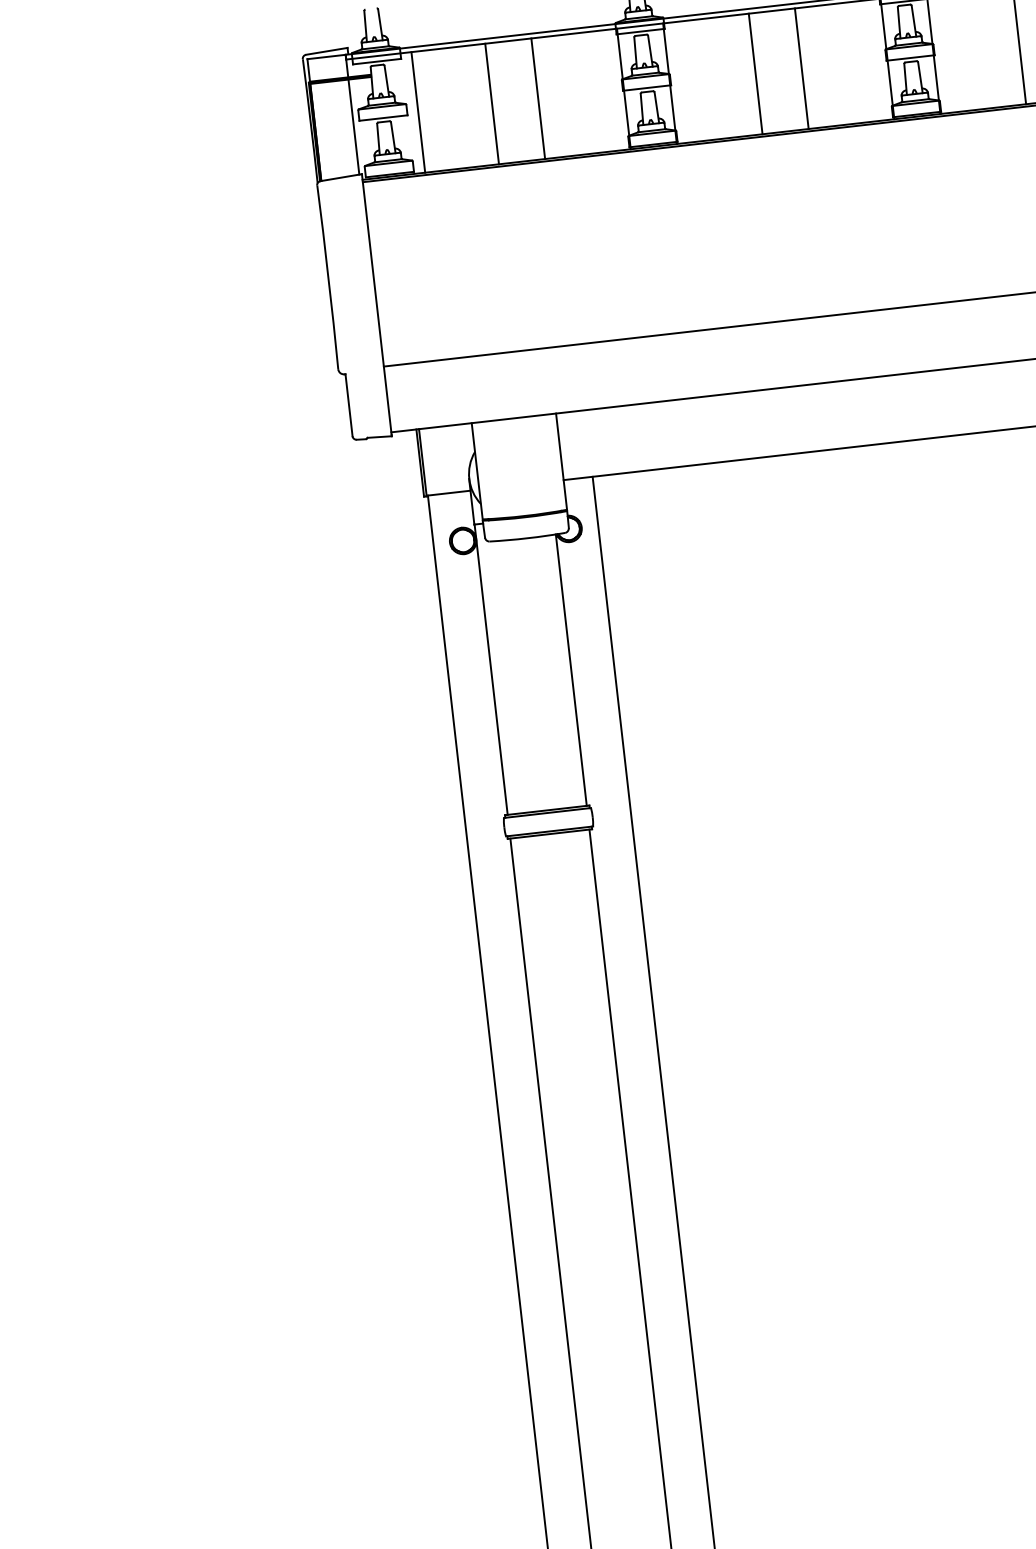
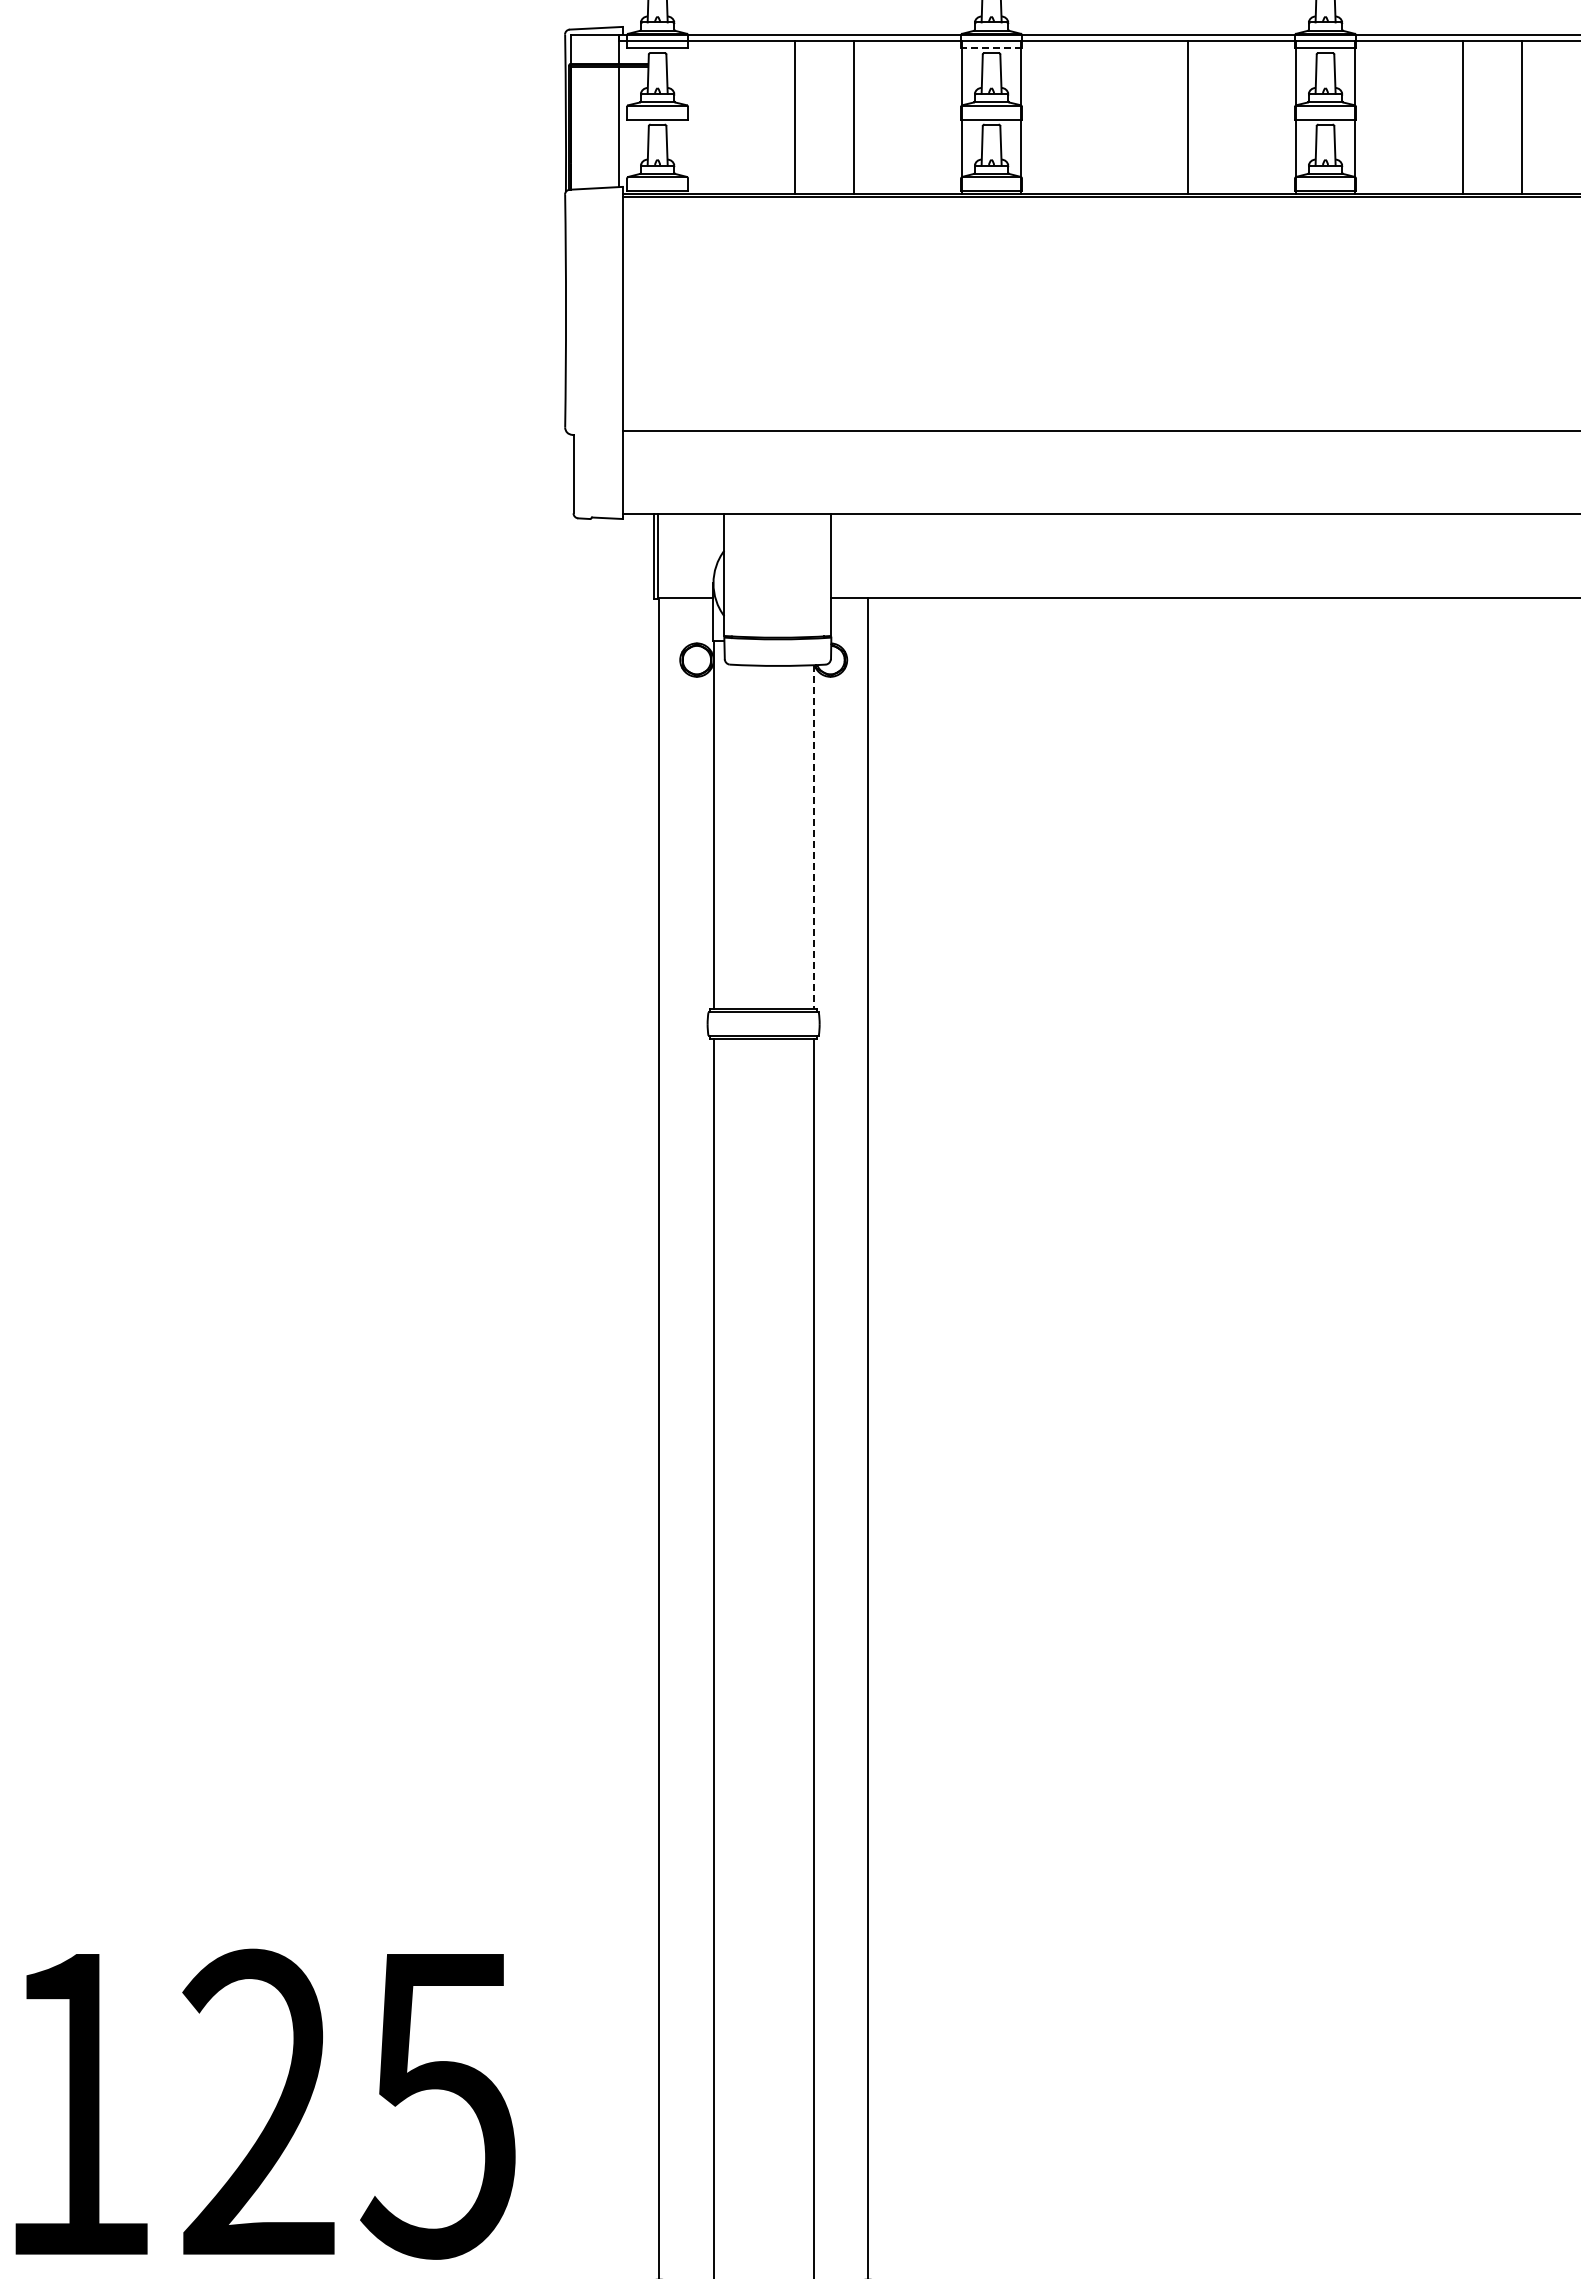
line: (640, 31) -> (991, 48), solid -> dashed
line: (755, 73) -> (1129, 117), removed
line: (417, 112) -> (701, 117), removed
line: (571, 670) -> (813, 837), solid -> dashed

